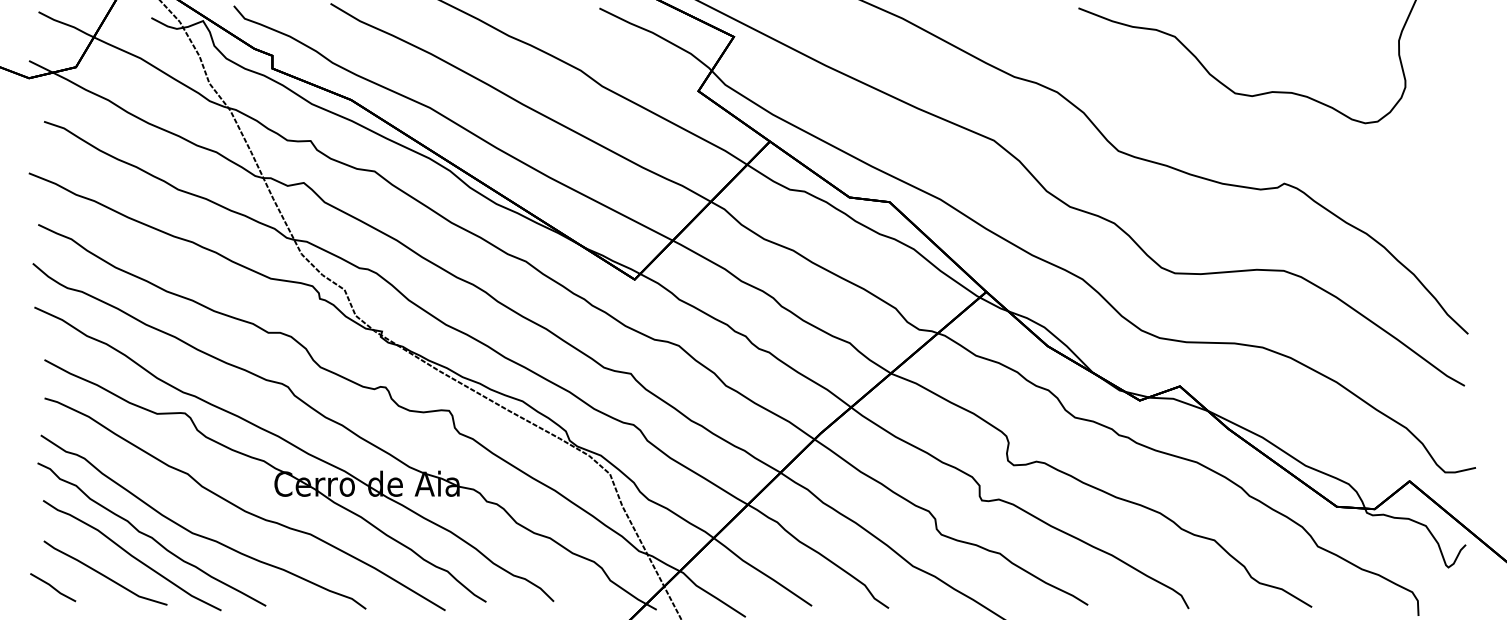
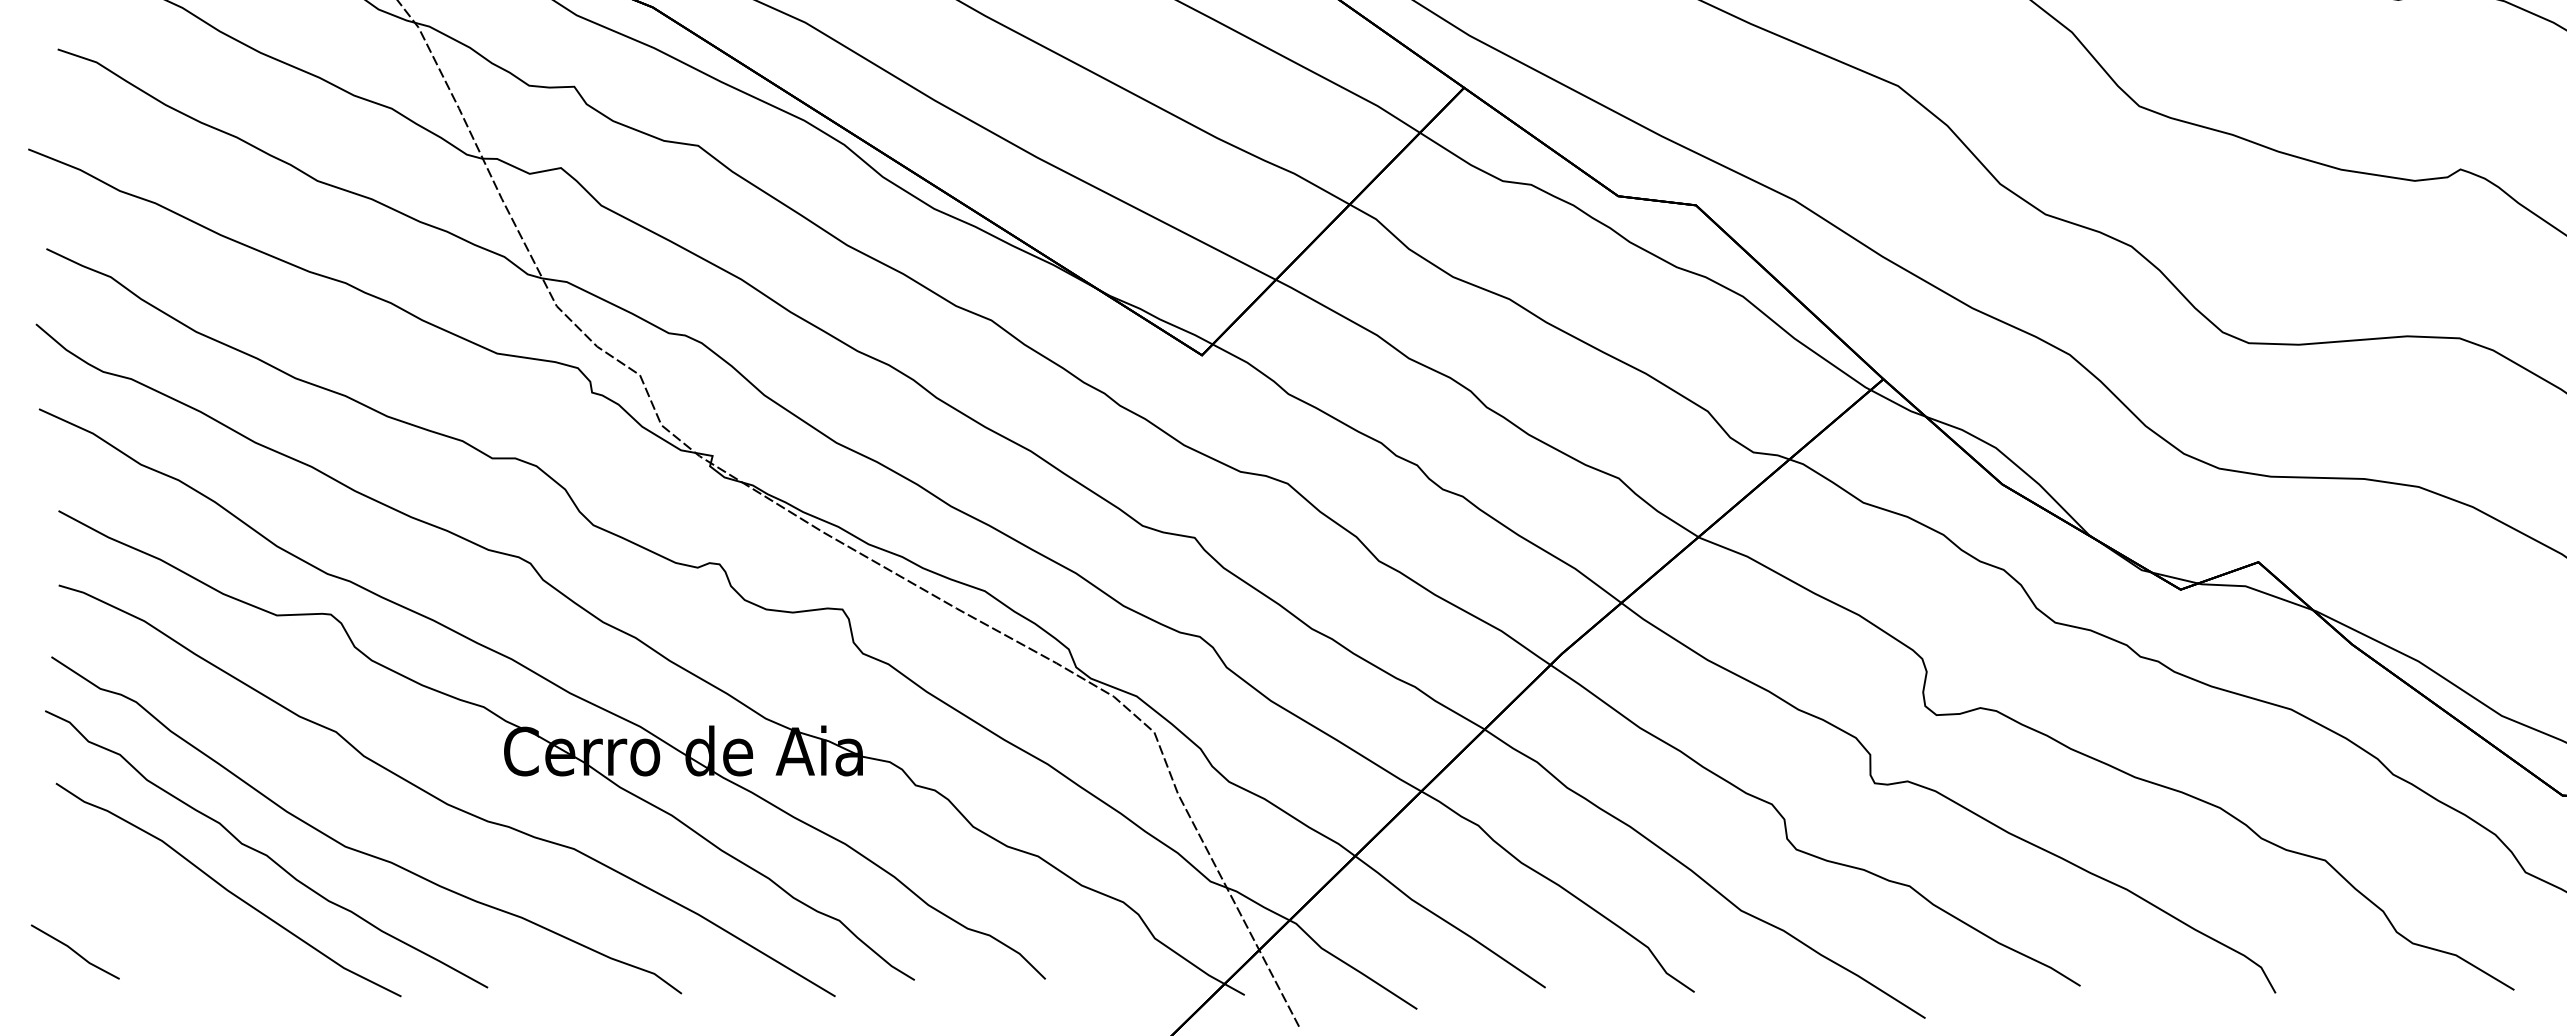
curve: (104, 574) -> (174, 926), removed

